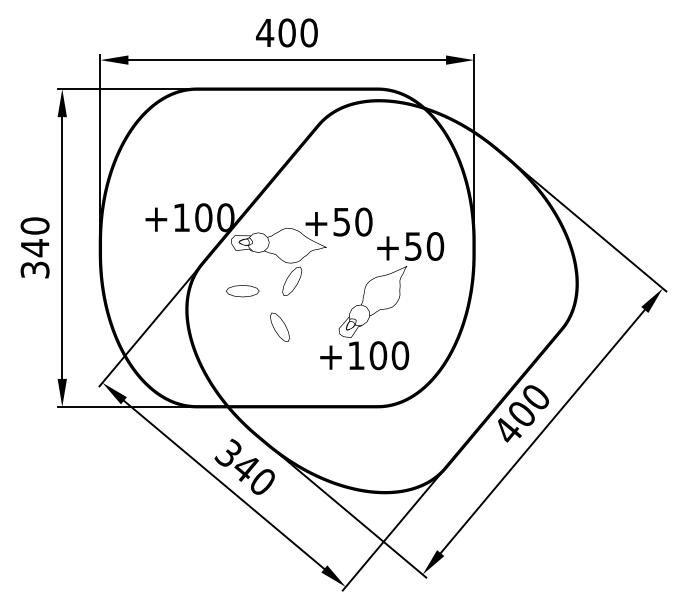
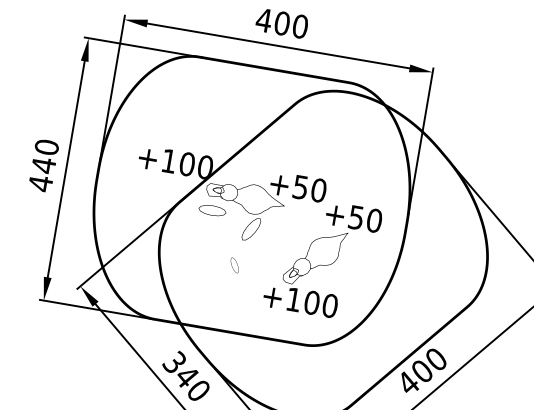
text: (34, 270) -> (40, 183), 340 -> 440
part: (242, 291) -> (212, 210), moved
part: (279, 326) -> (234, 264), size x0.6

